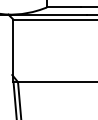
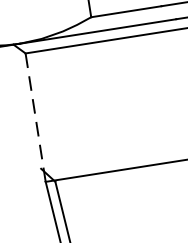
line: (13, 50) -> (35, 117), solid -> dashed

